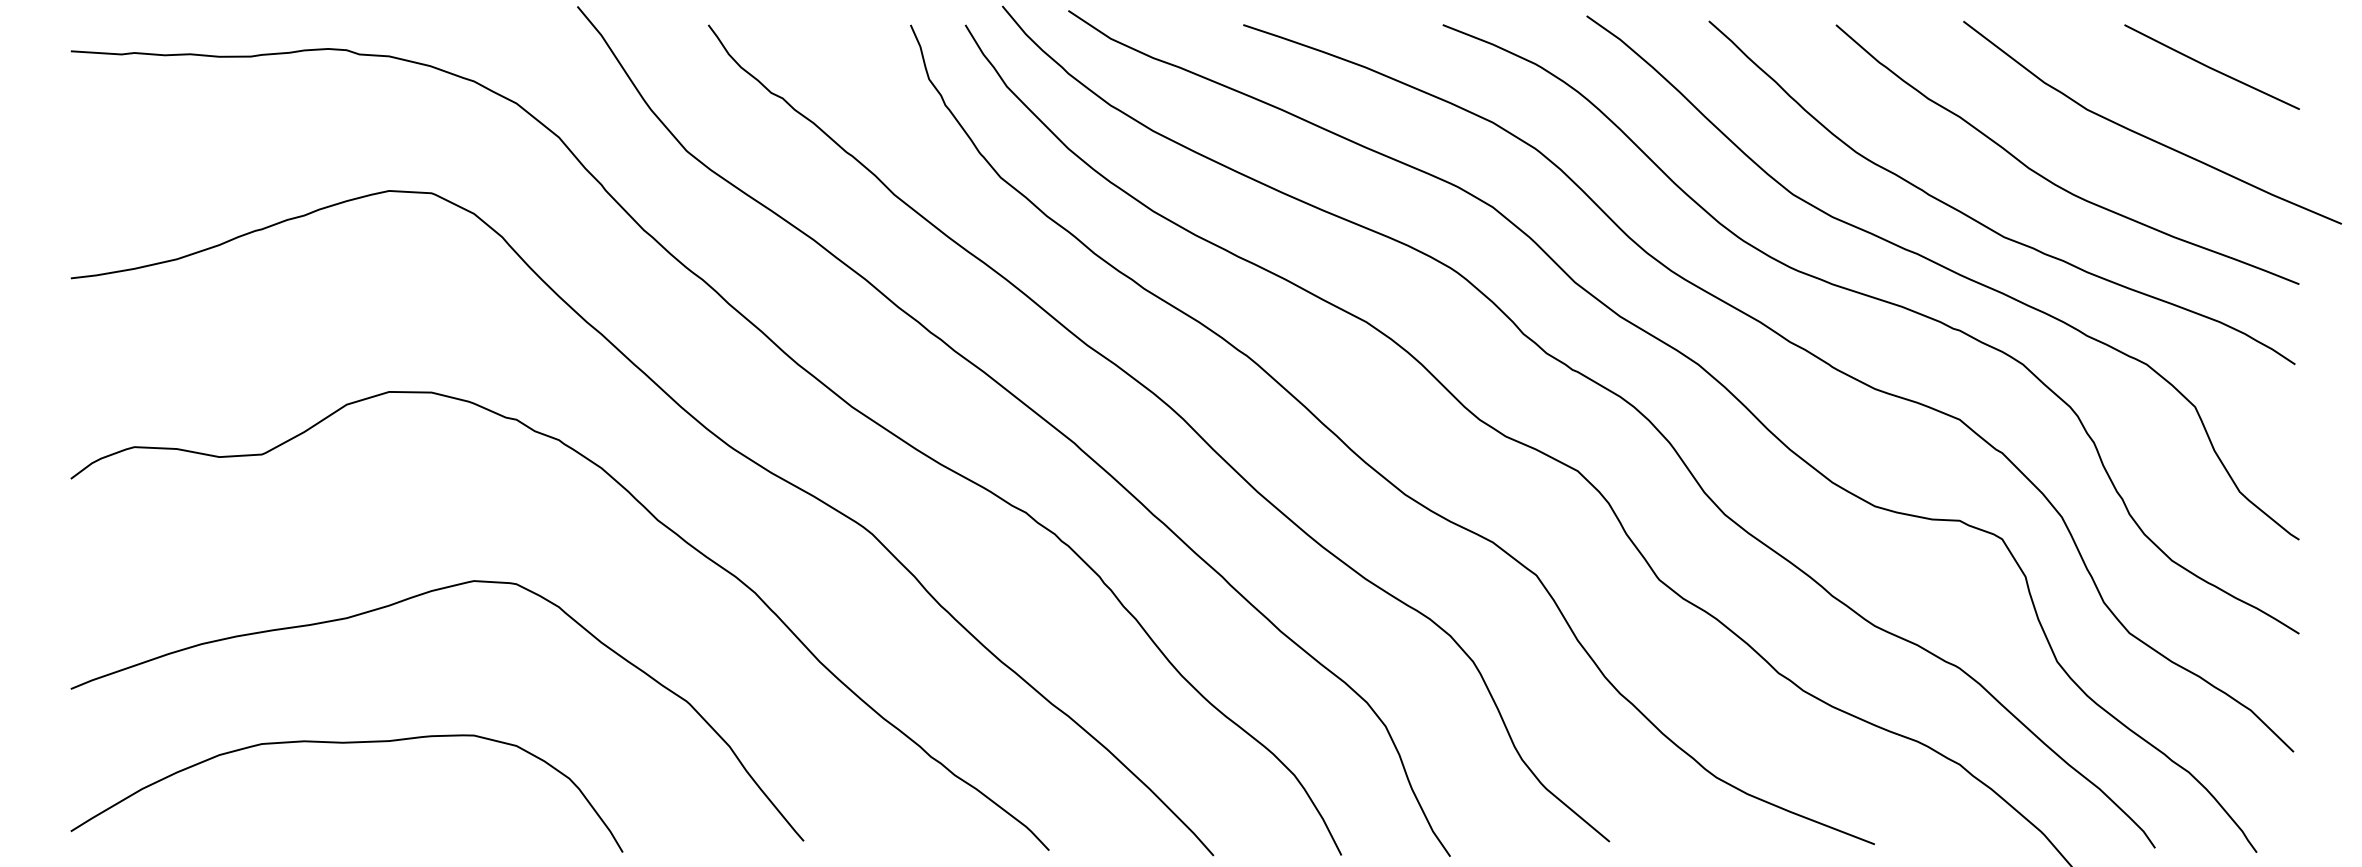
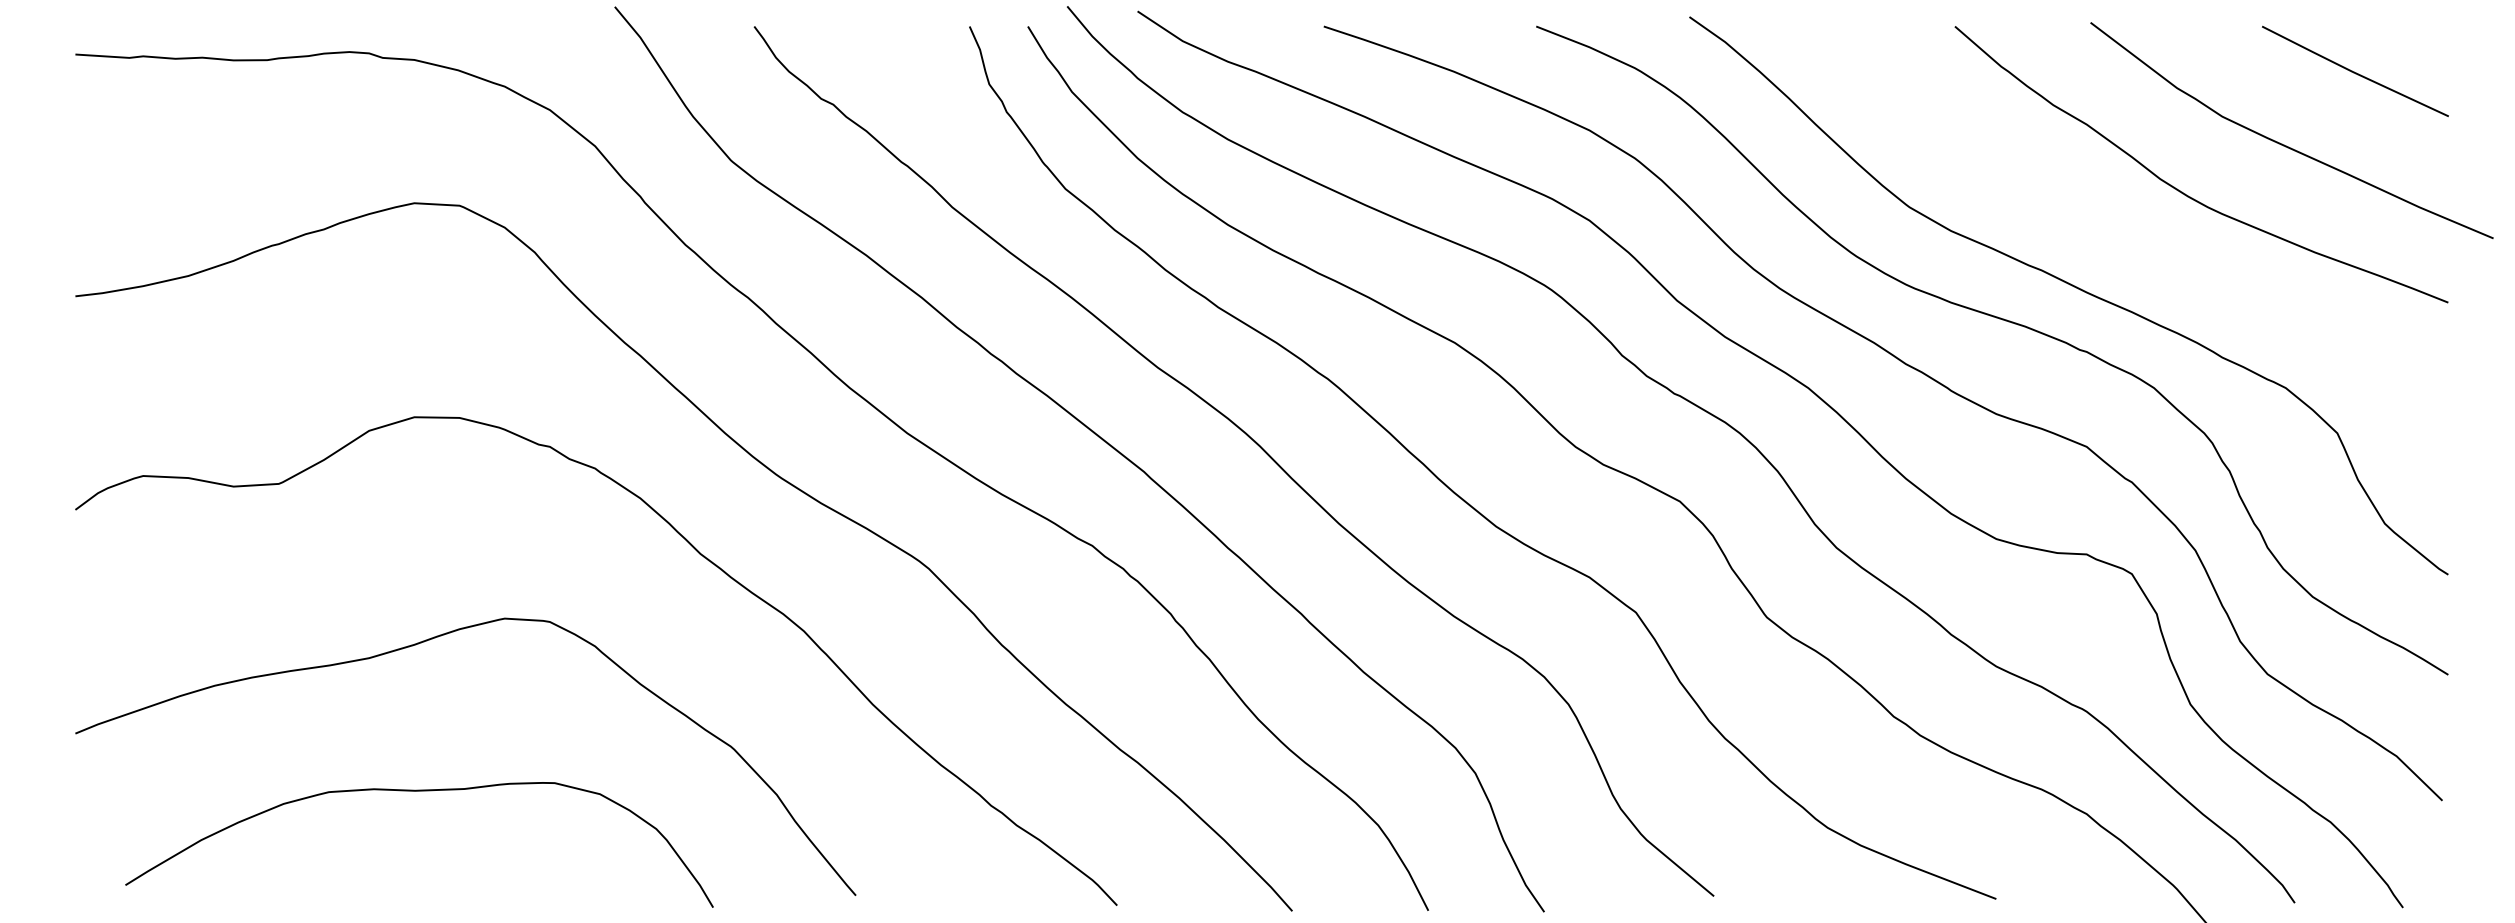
curve: (1984, 224) -> (2113, 238), removed
curve: (346, 743) -> (418, 791), moved

